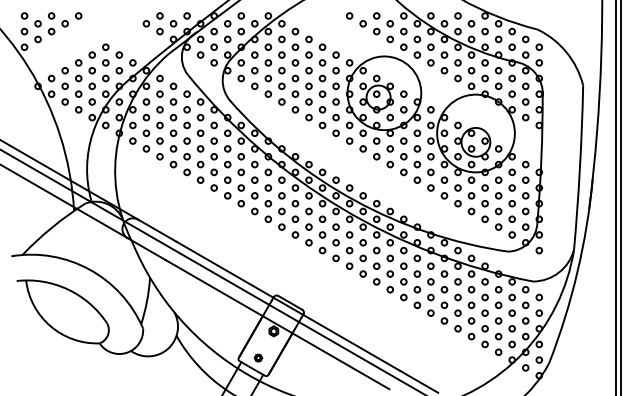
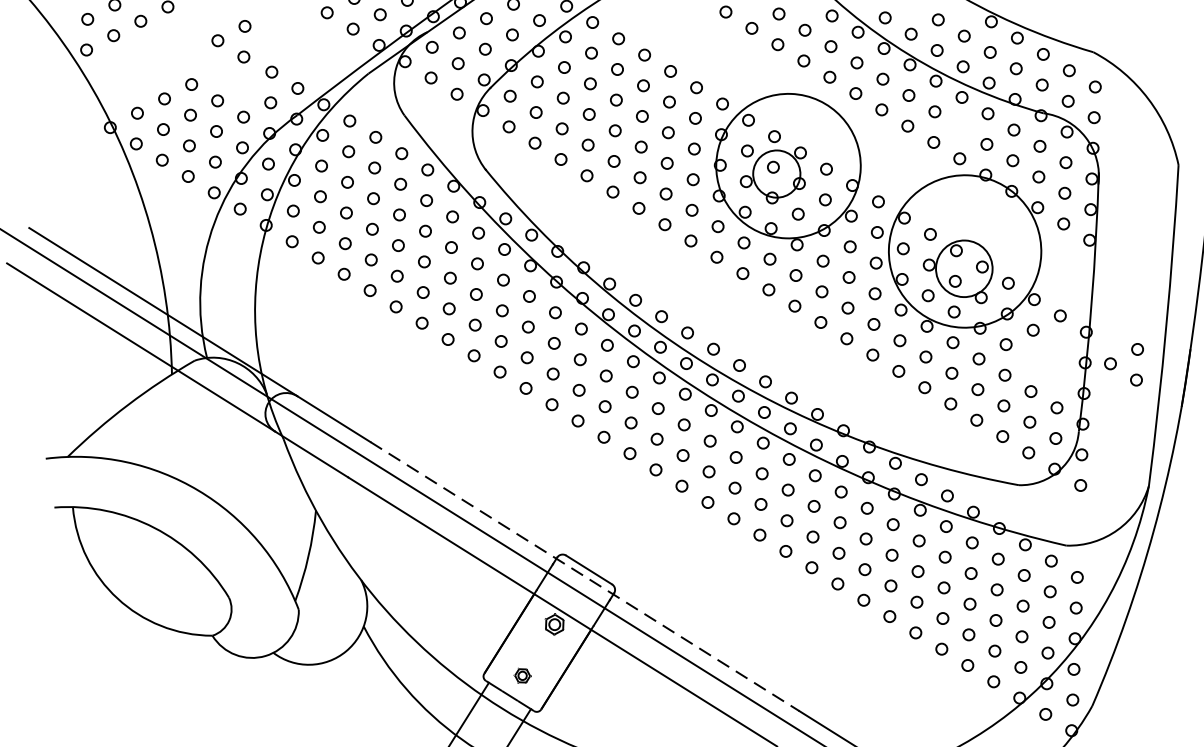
part: (98, 54) -> (230, 40), moved
circle: (471, 70) -> (960, 127), removed
part: (518, 187) -> (1122, 363), moved
line: (288, 306) -> (585, 576), solid -> dashed

